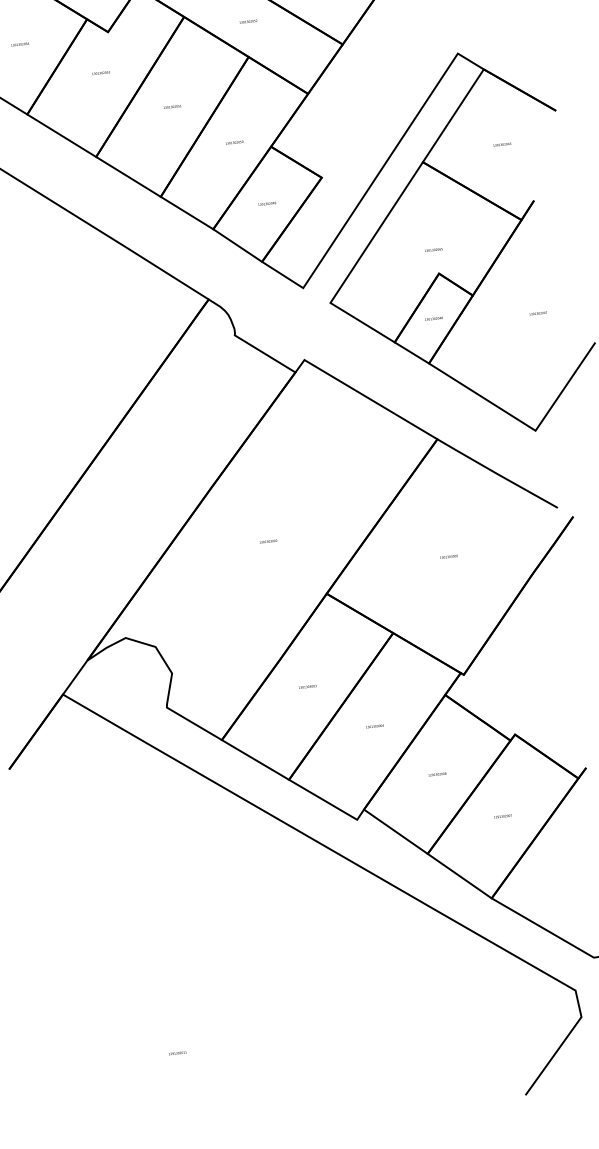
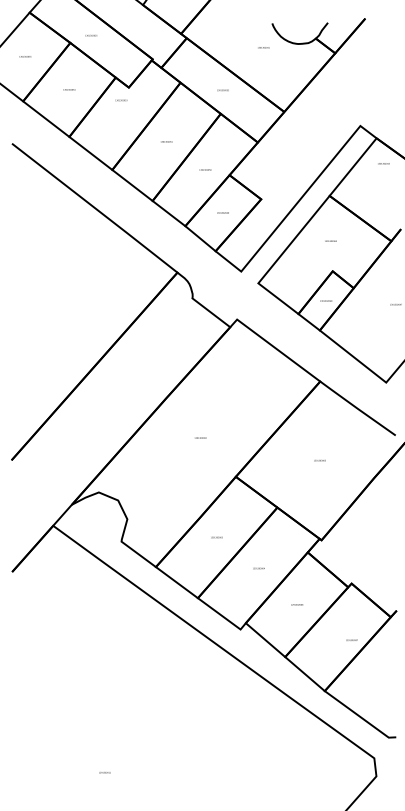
text: (101, 73) -> (121, 100), moved
text: (501, 144) -> (383, 163), moved
text: (433, 249) -> (330, 240), moved
text: (502, 815) -> (351, 639), moved

